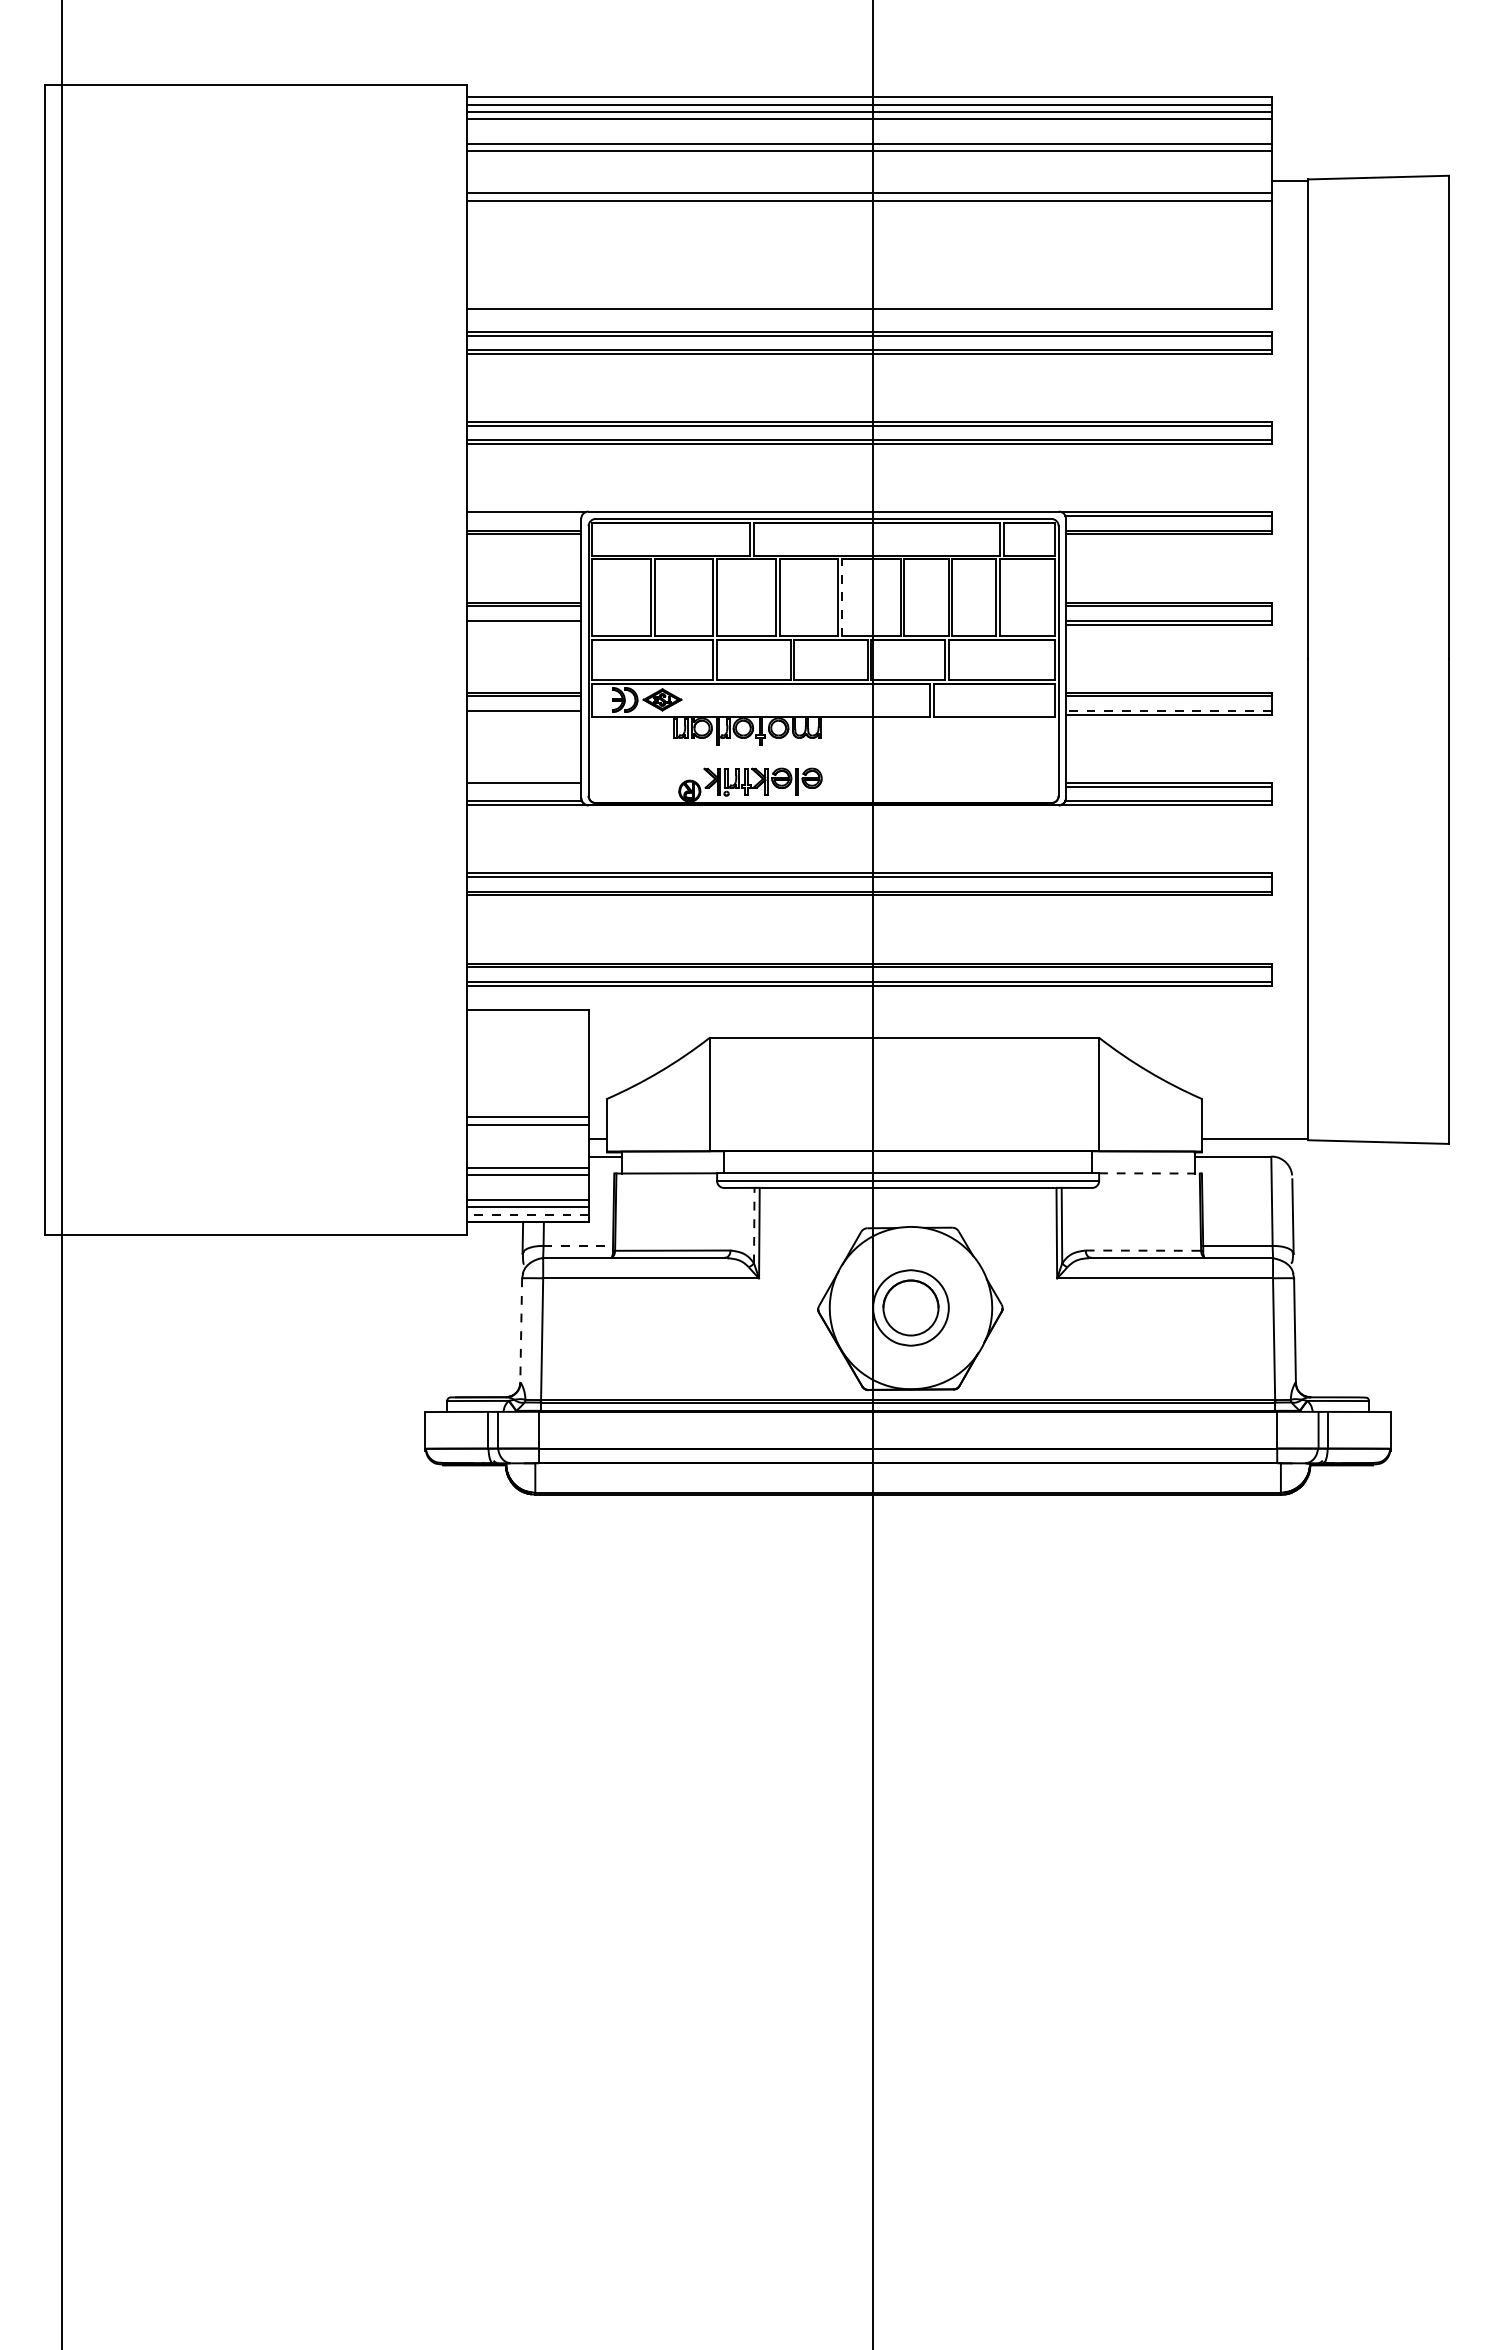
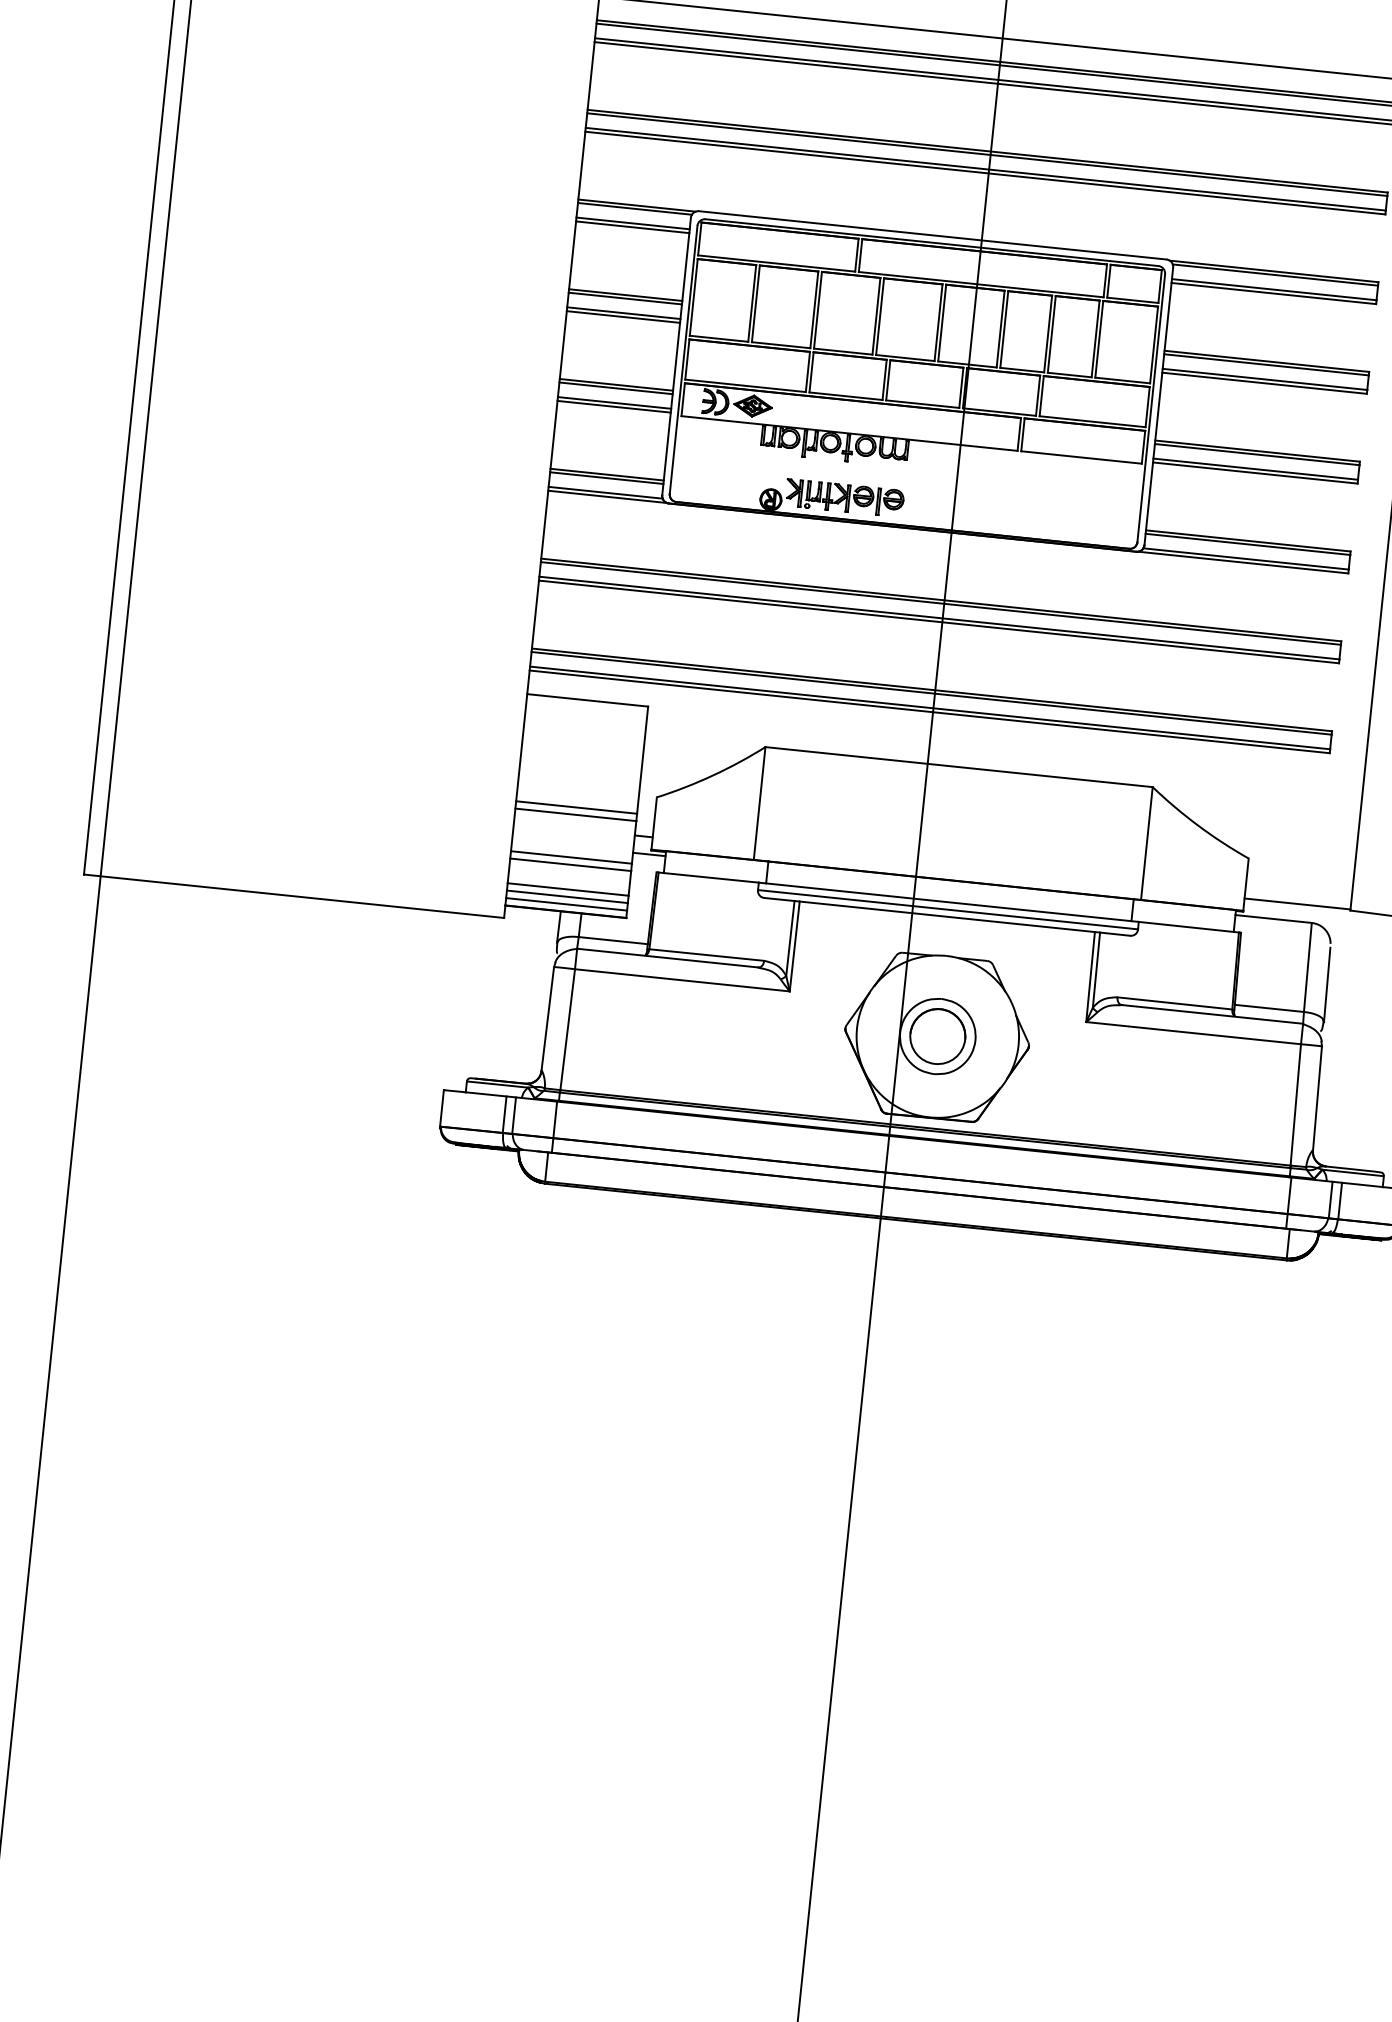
line: (524, 515) -> (634, 208), added
line: (842, 597) -> (942, 322), dashed -> solid
line: (524, 624) -> (623, 316), added
line: (1168, 710) -> (1255, 468), dashed -> solid
line: (524, 714) -> (614, 406), added
line: (524, 786) -> (606, 478), added
line: (1149, 1173) -> (1188, 927), dashed -> solid
line: (528, 1214) -> (566, 904), dashed -> solid
line: (754, 1225) -> (790, 938), dashed -> solid
line: (578, 1245) -> (613, 940), dashed -> solid
line: (1143, 1250) -> (1175, 1003), dashed -> solid
line: (521, 1331) -> (547, 1019), dashed -> solid

